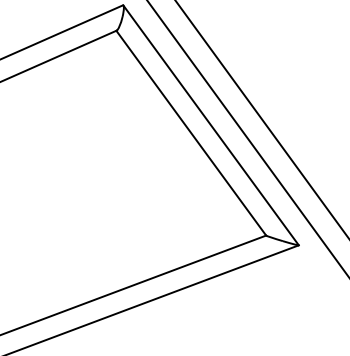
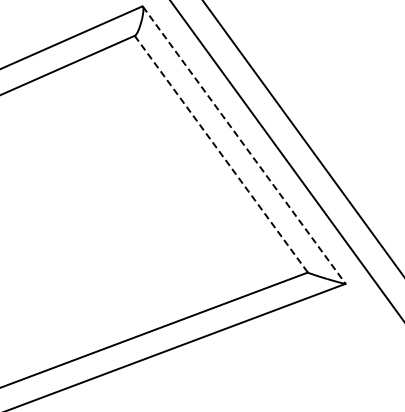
line: (211, 125) -> (244, 145), solid -> dashed
line: (191, 133) -> (221, 154), solid -> dashed

